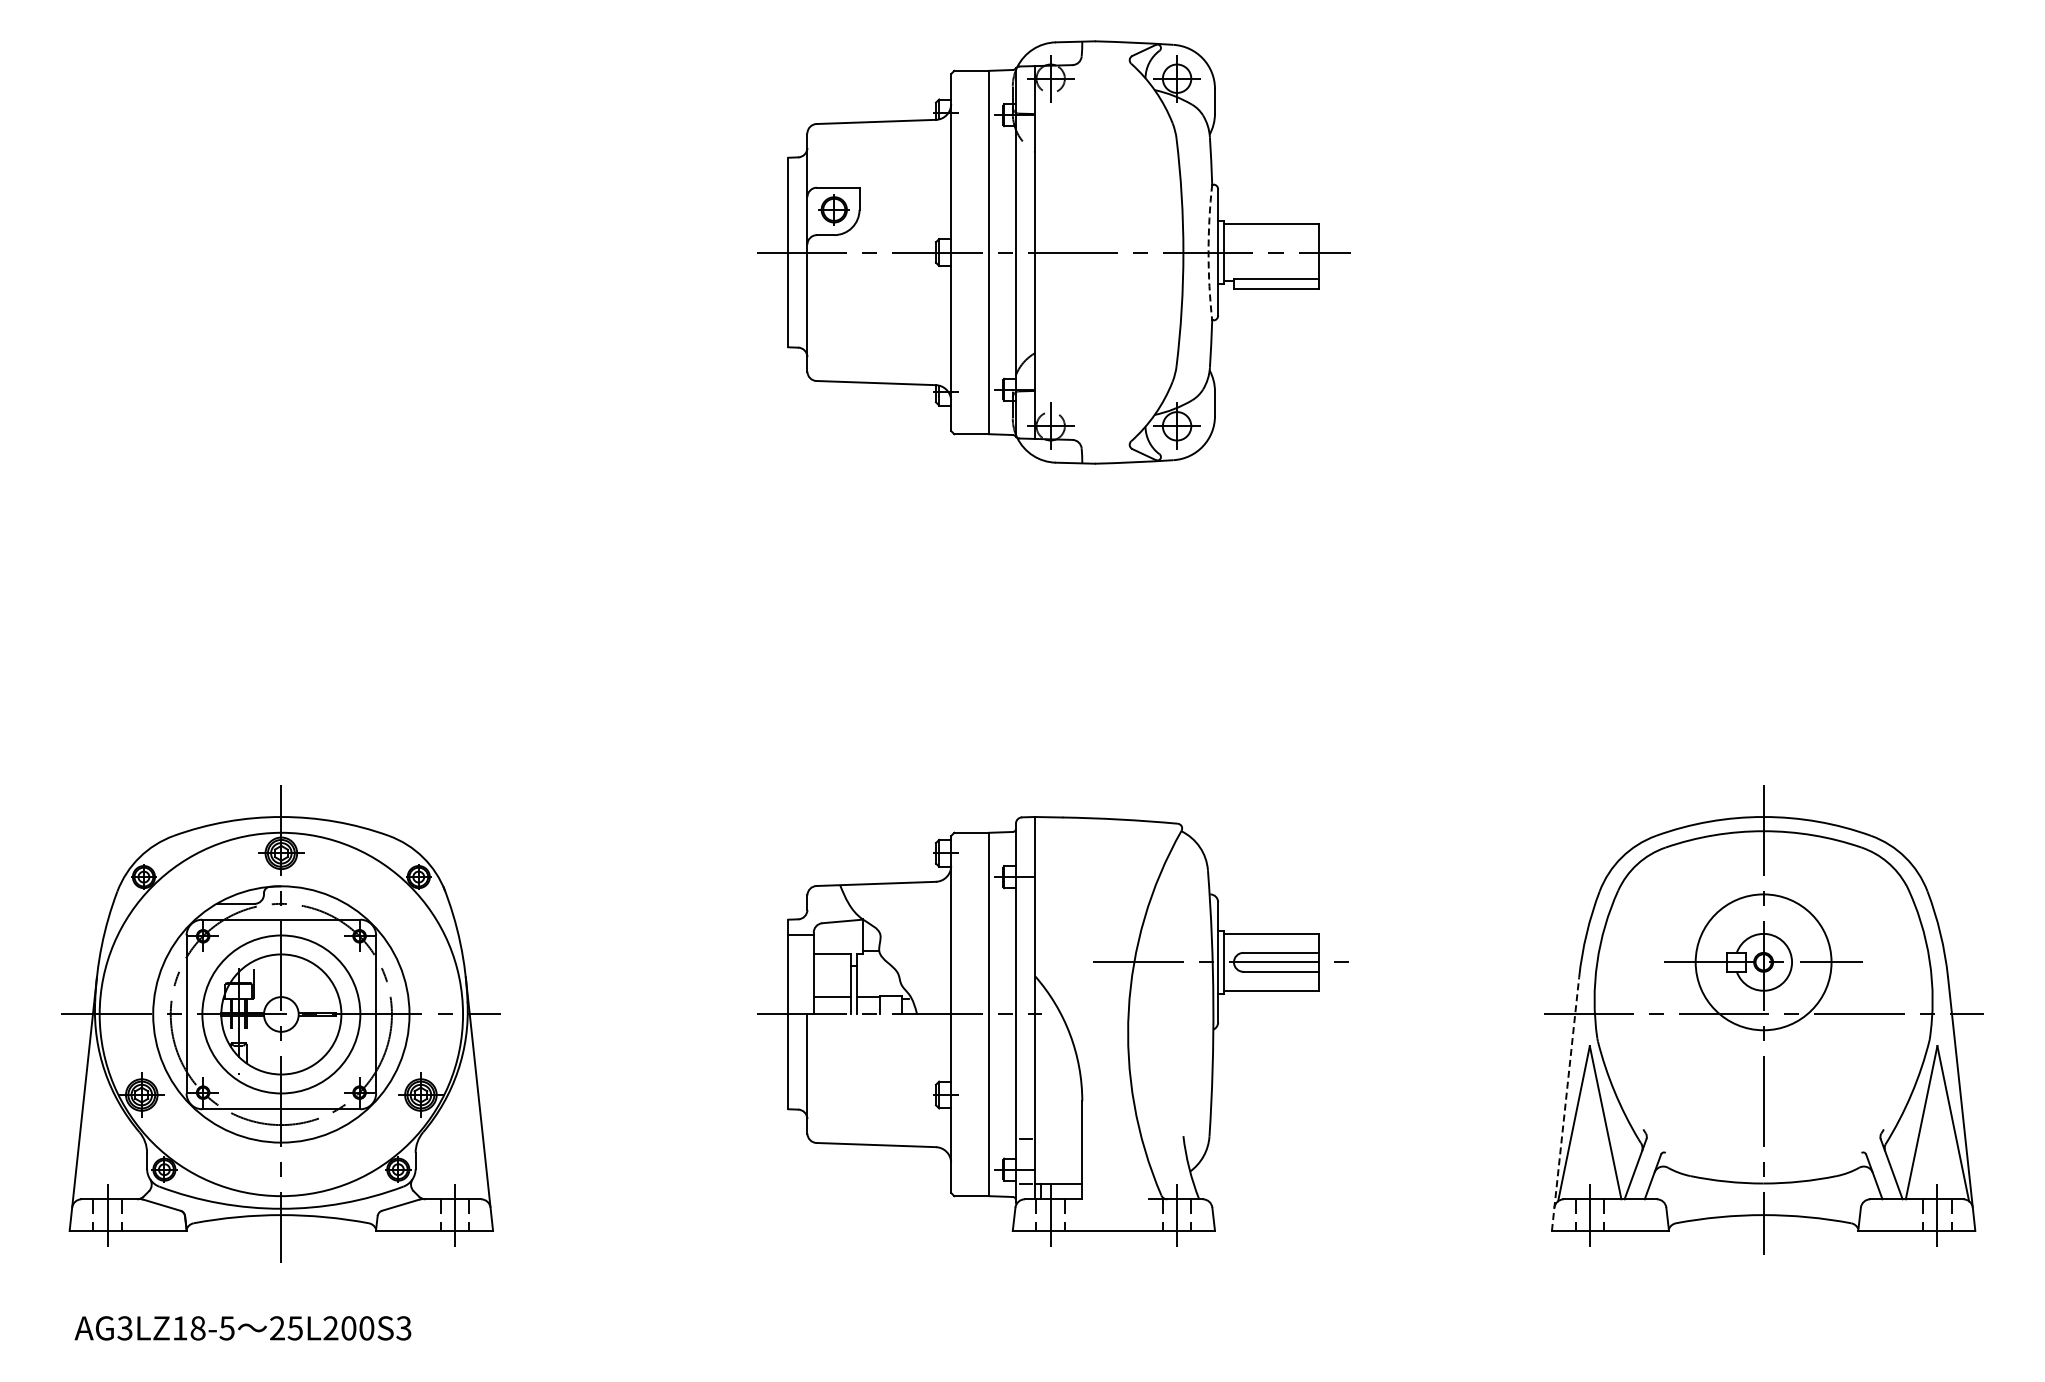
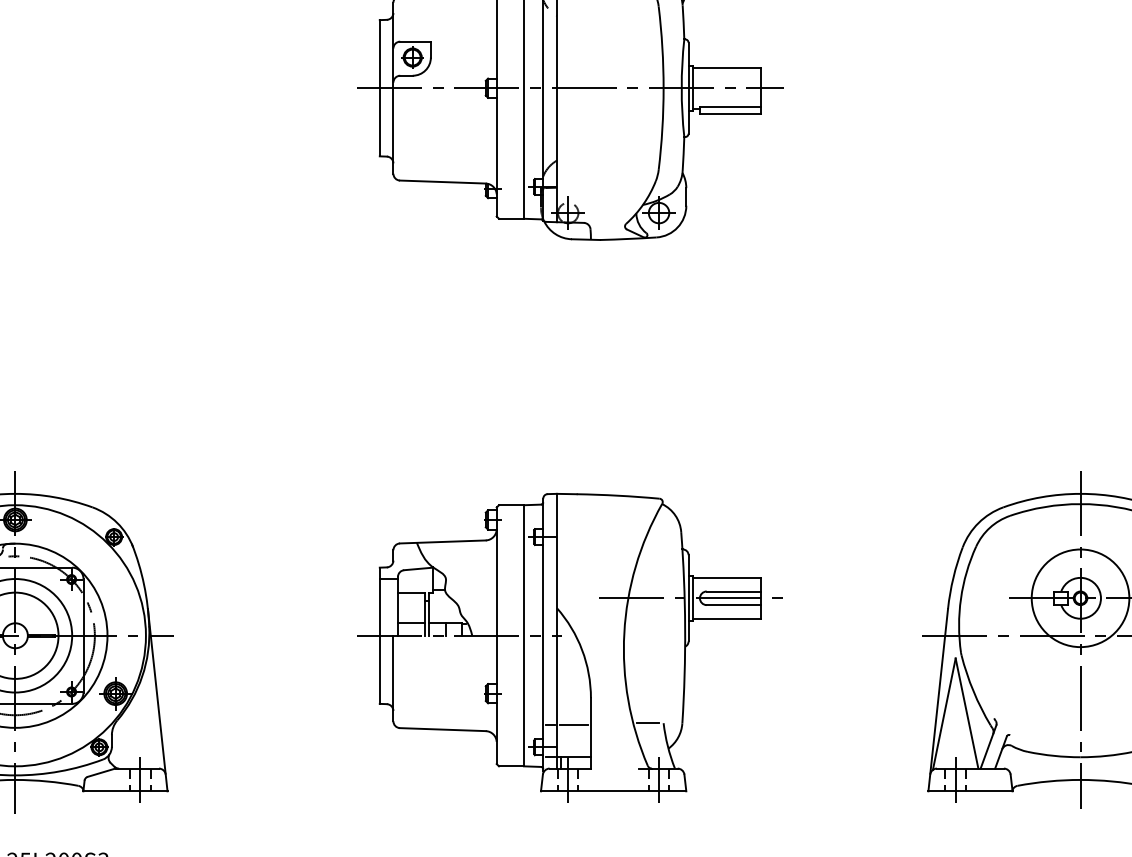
arc: (1208, 252) -> (681, 88), dashed -> solid
line: (1565, 1104) -> (938, 700), dashed -> solid
line: (1161, 1136) -> (647, 723), added
line: (1058, 1139) -> (573, 725), added

